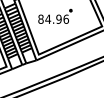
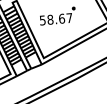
text: (53, 18) -> (56, 18), 84.96 -> 58.67

